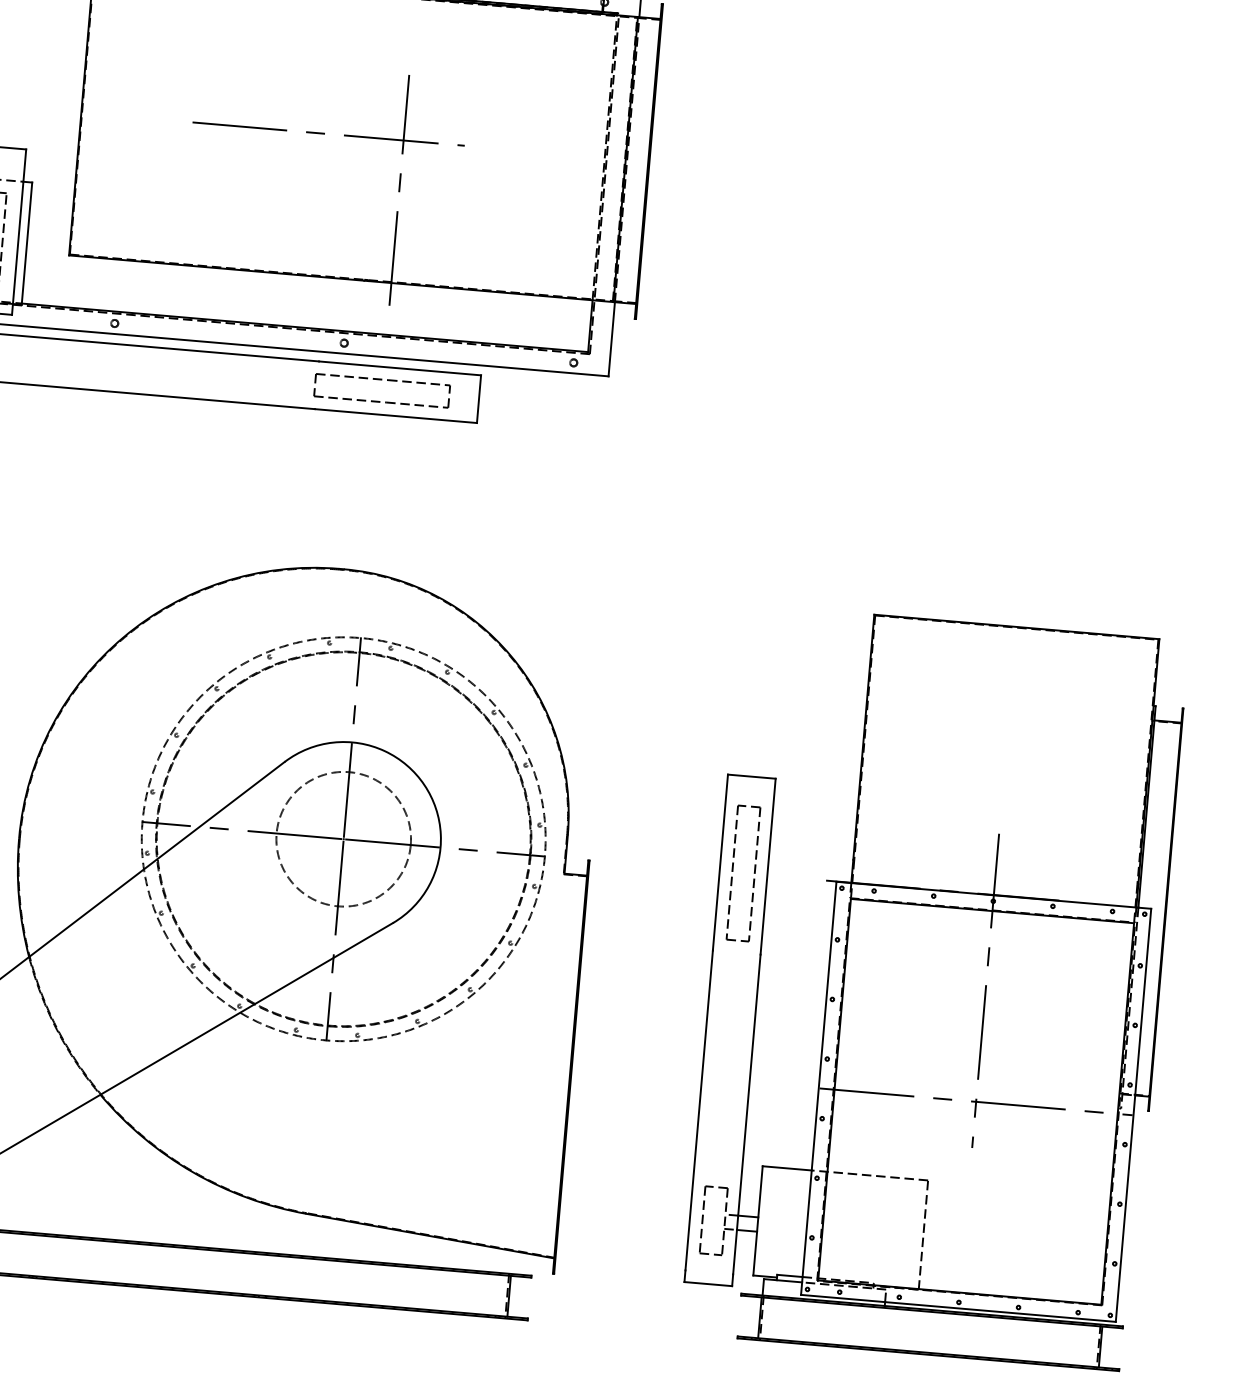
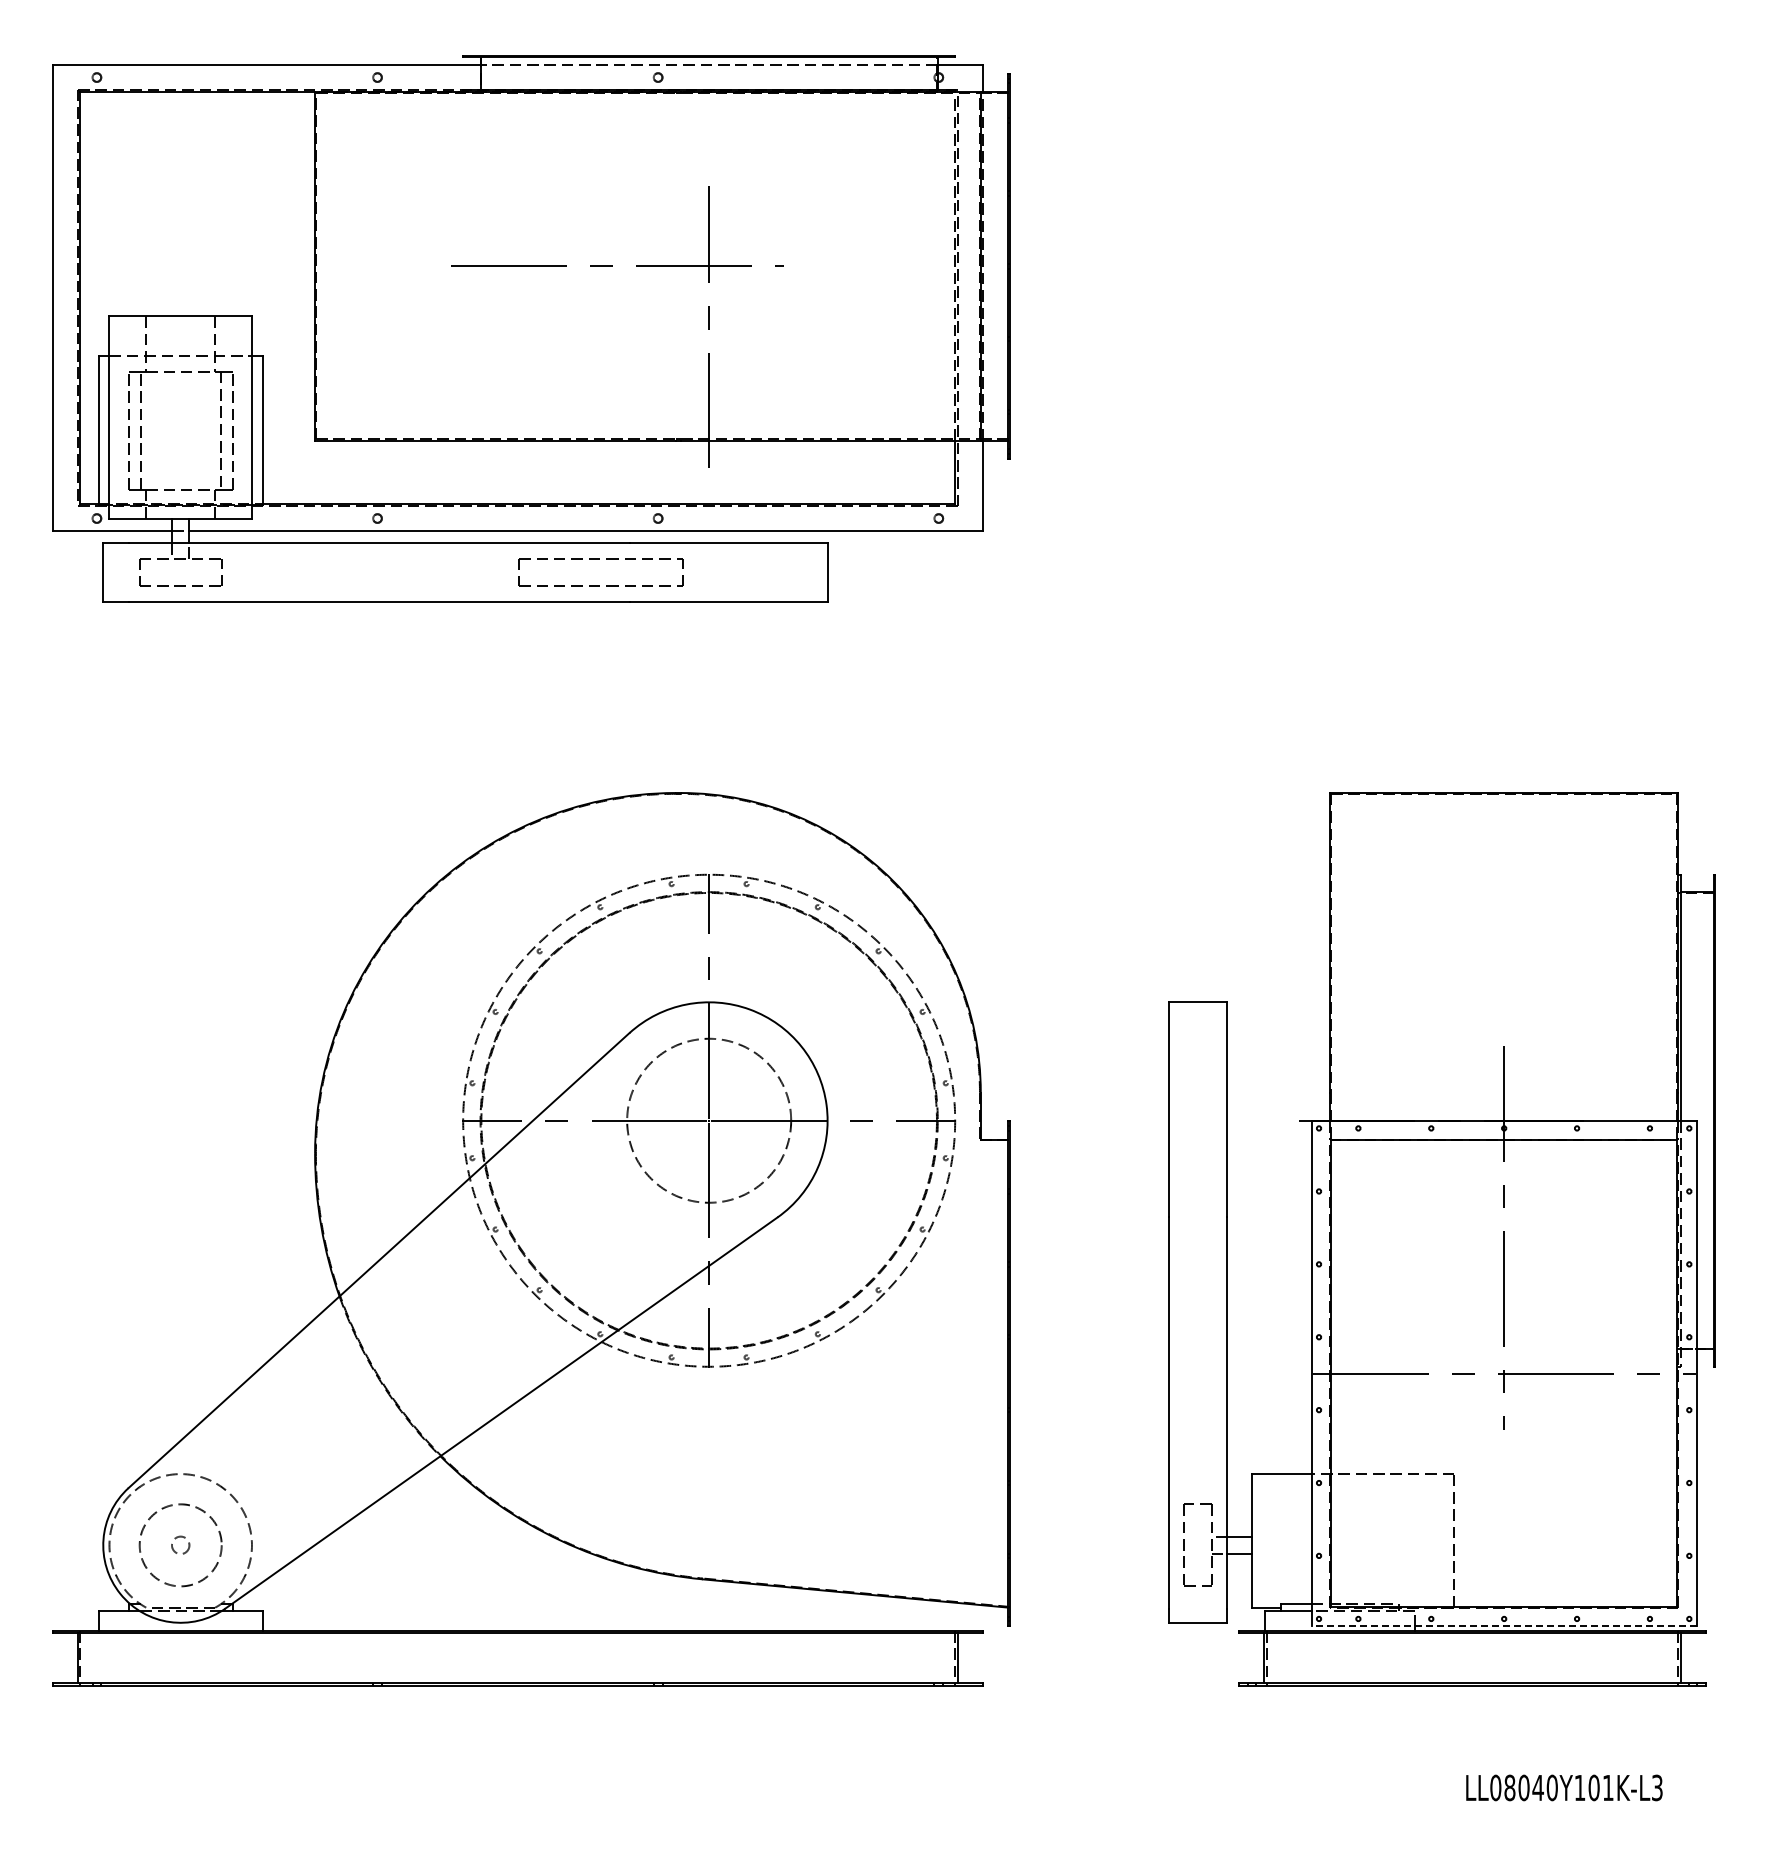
part: (381, 380) -> (599, 559), moved
part: (732, 871) -> (1184, 1119), removed
line: (957, 1308) -> (1503, 1626), solid -> dashed

